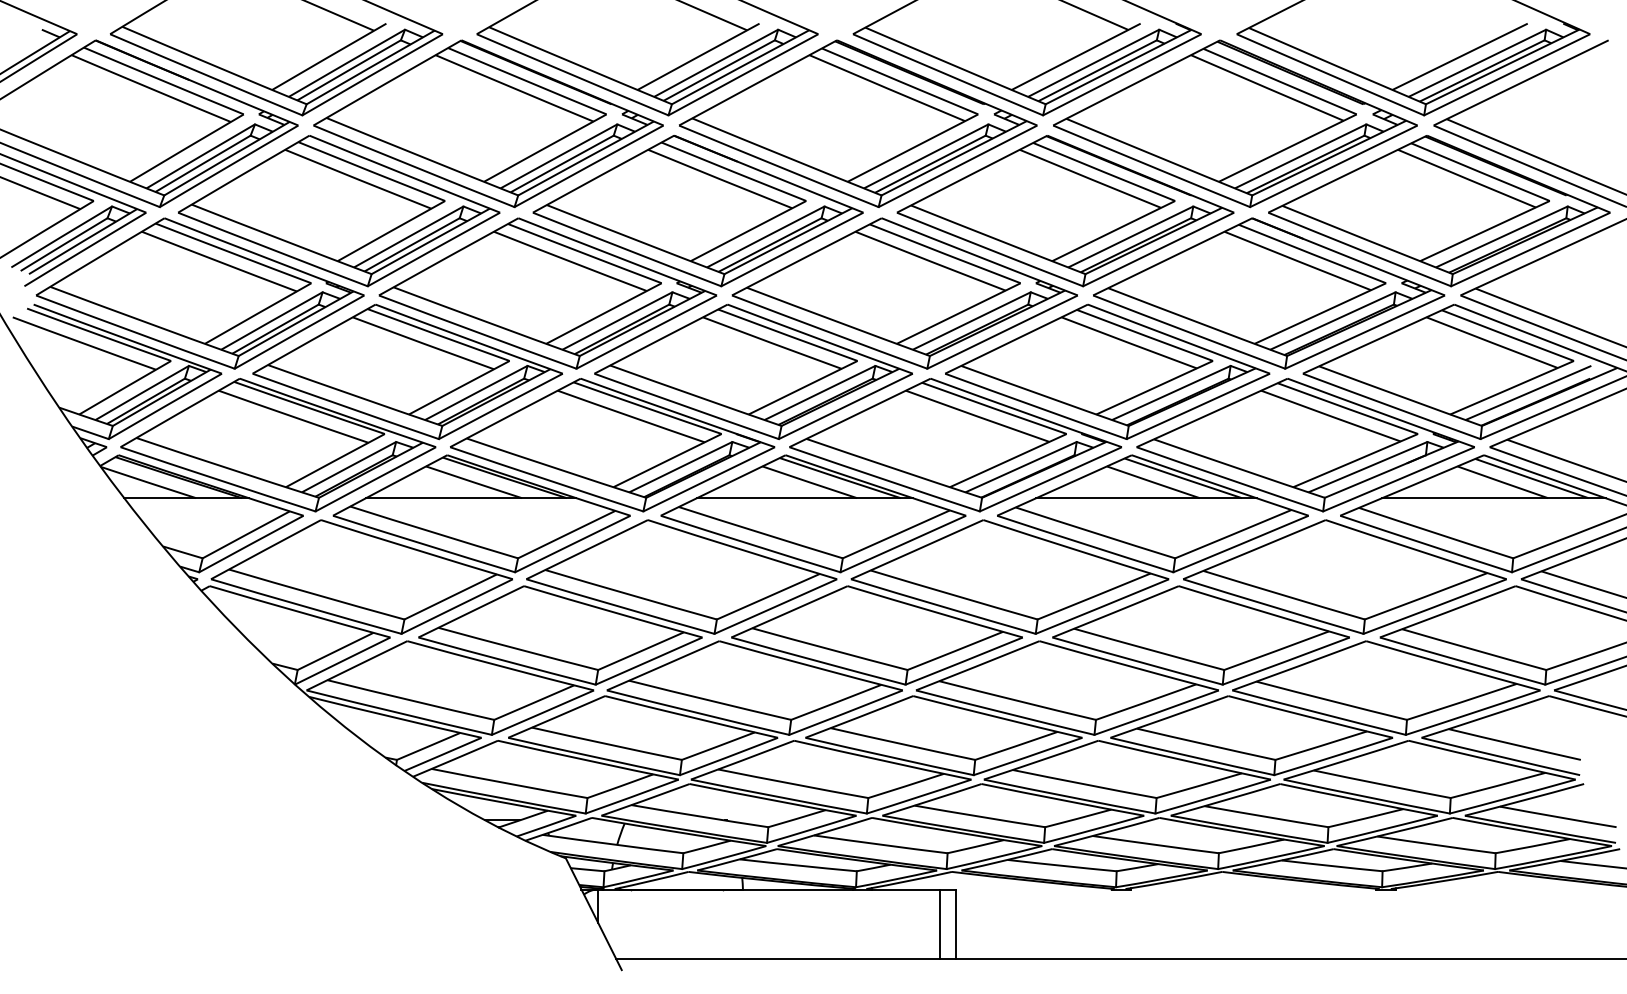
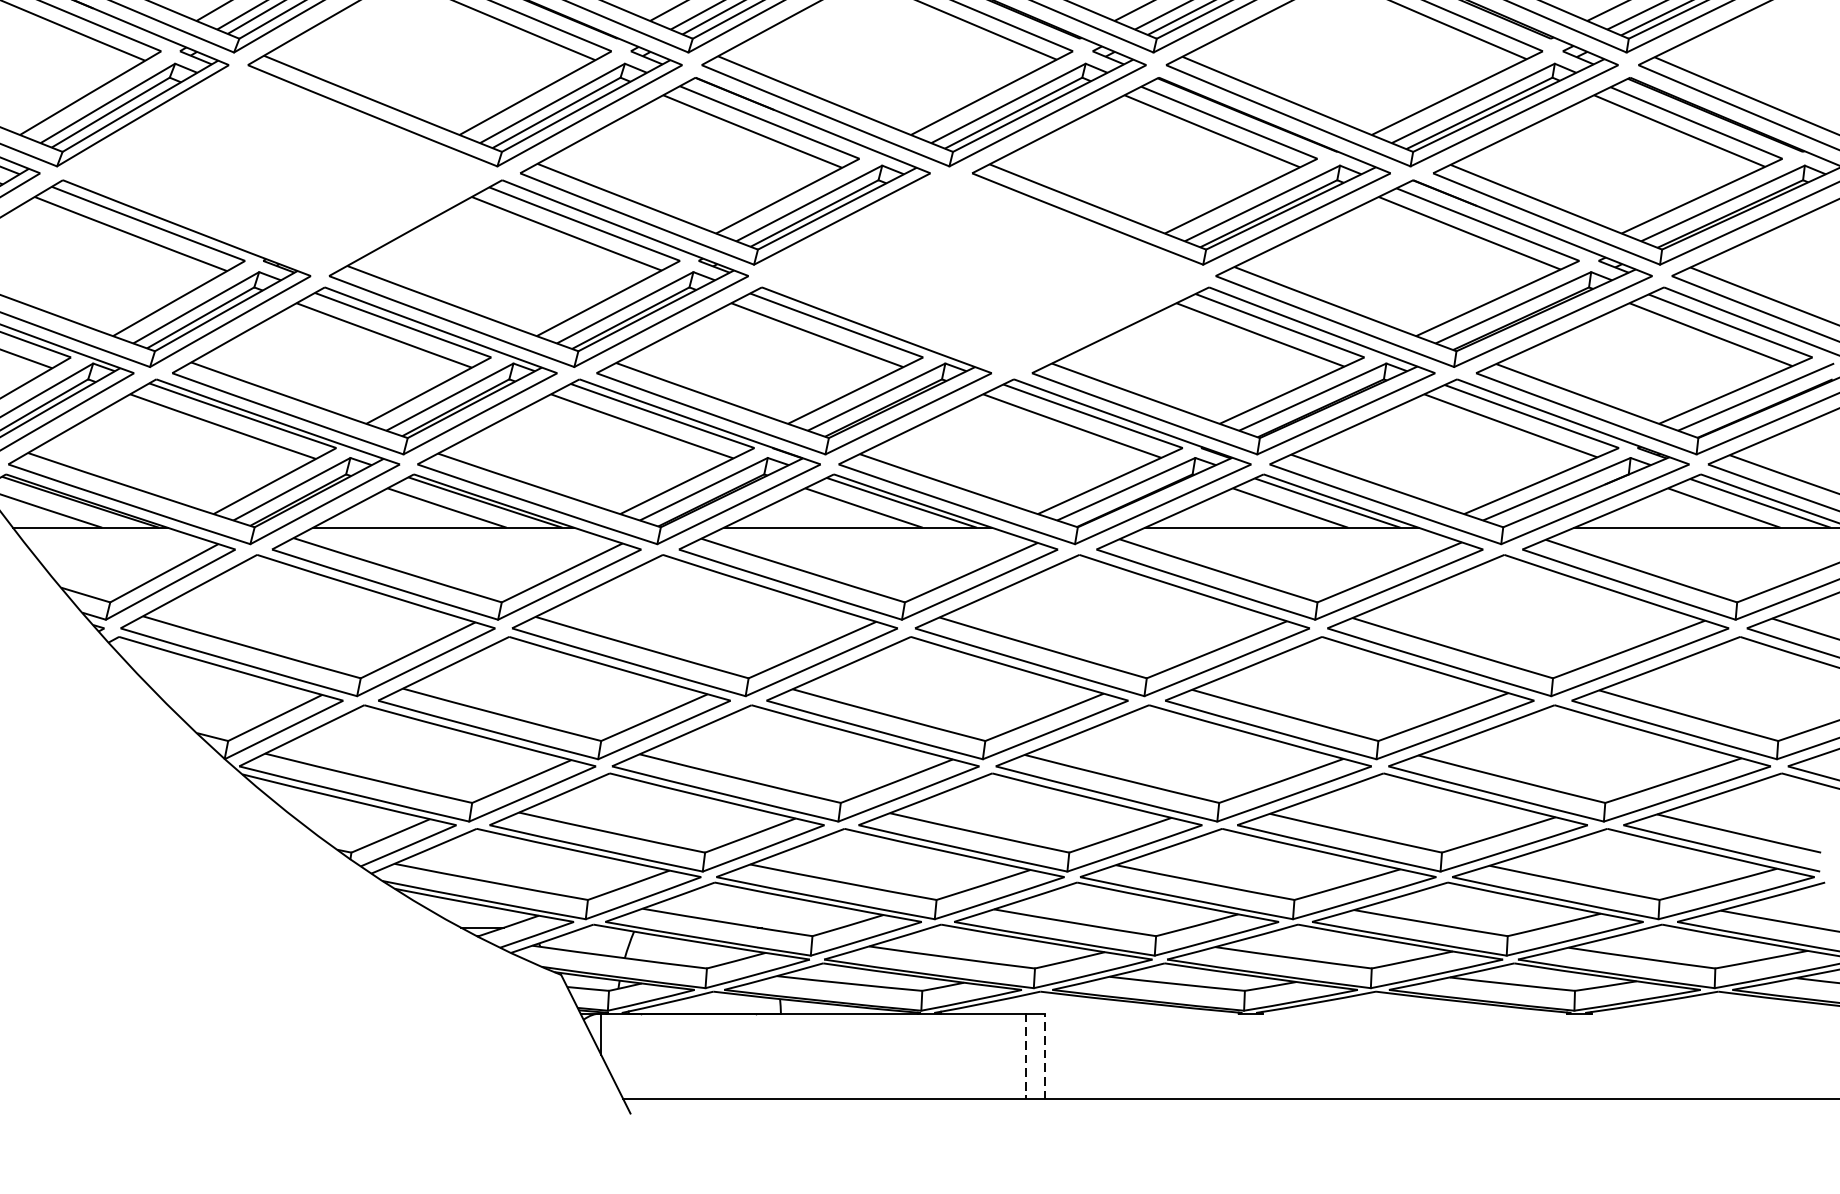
part: (339, 211) -> (280, 171), removed
part: (904, 293) -> (981, 273), removed
line: (940, 924) -> (1026, 1056), solid -> dashed
line: (955, 924) -> (1044, 1056), solid -> dashed

